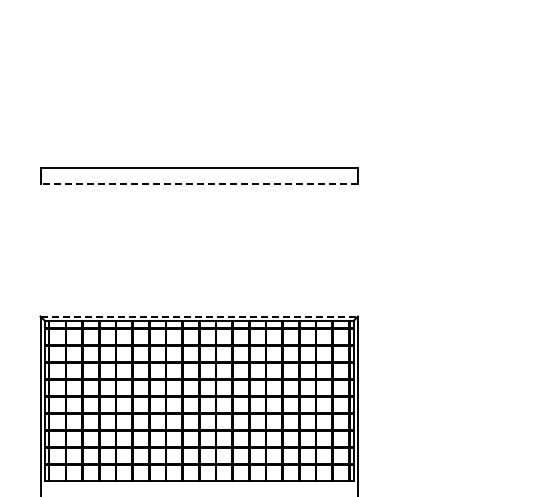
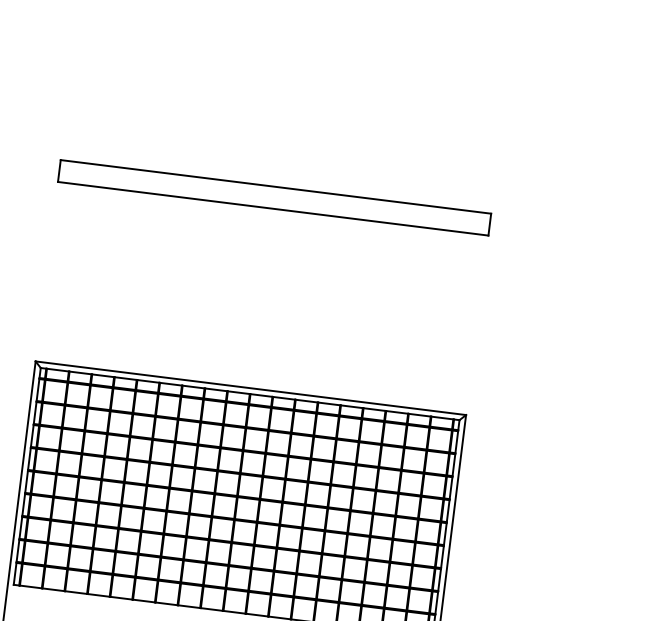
line: (199, 184) -> (273, 209), dashed -> solid
line: (199, 316) -> (251, 388), dashed -> solid

